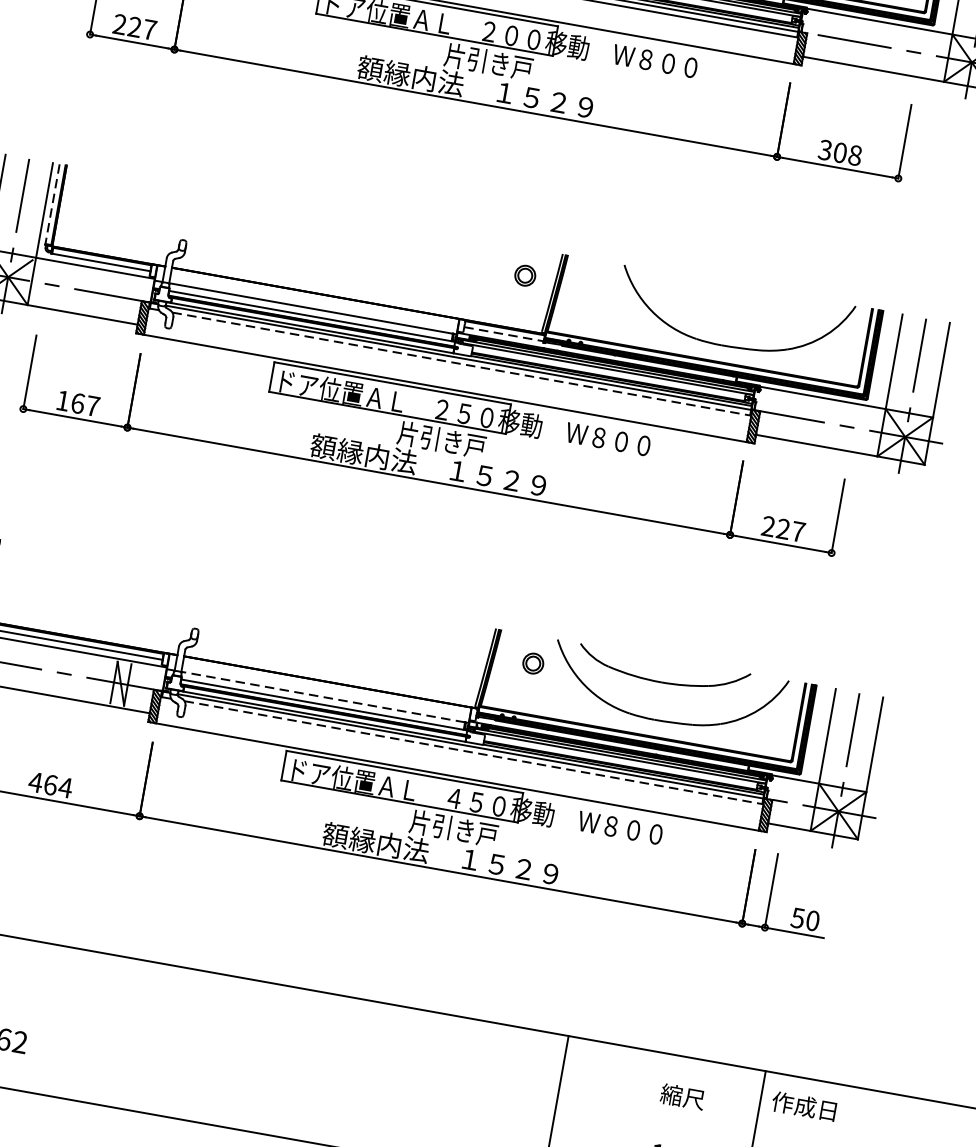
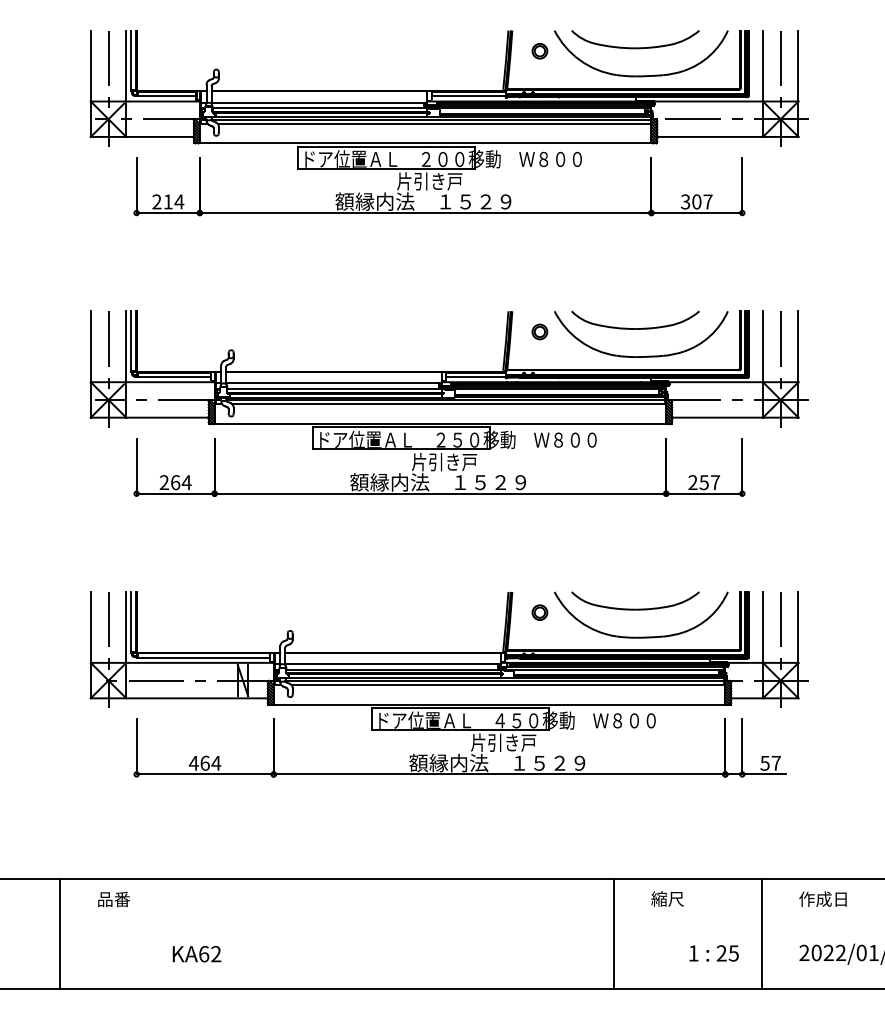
text: (142, 27) -> (173, 201), 227 -> 214
text: (854, 154) -> (707, 201), 308 -> 307
line: (52, 206) -> (131, 342), dashed -> solid
part: (524, 275) -> (539, 331), moved
part: (728, 307) -> (635, 328), added
line: (504, 334) -> (476, 377), dashed -> solid
line: (462, 364) -> (449, 404), dashed -> solid
text: (77, 403) -> (175, 482), 167 -> 264
text: (782, 528) -> (703, 482), 227 -> 257
line: (322, 697) -> (391, 664), dashed -> solid
line: (474, 753) -> (508, 685), dashed -> solid
text: (812, 919) -> (775, 762), 50 -> 57
text: (682, 1096) -> (667, 898), moved
text: (803, 1105) -> (822, 898), moved

